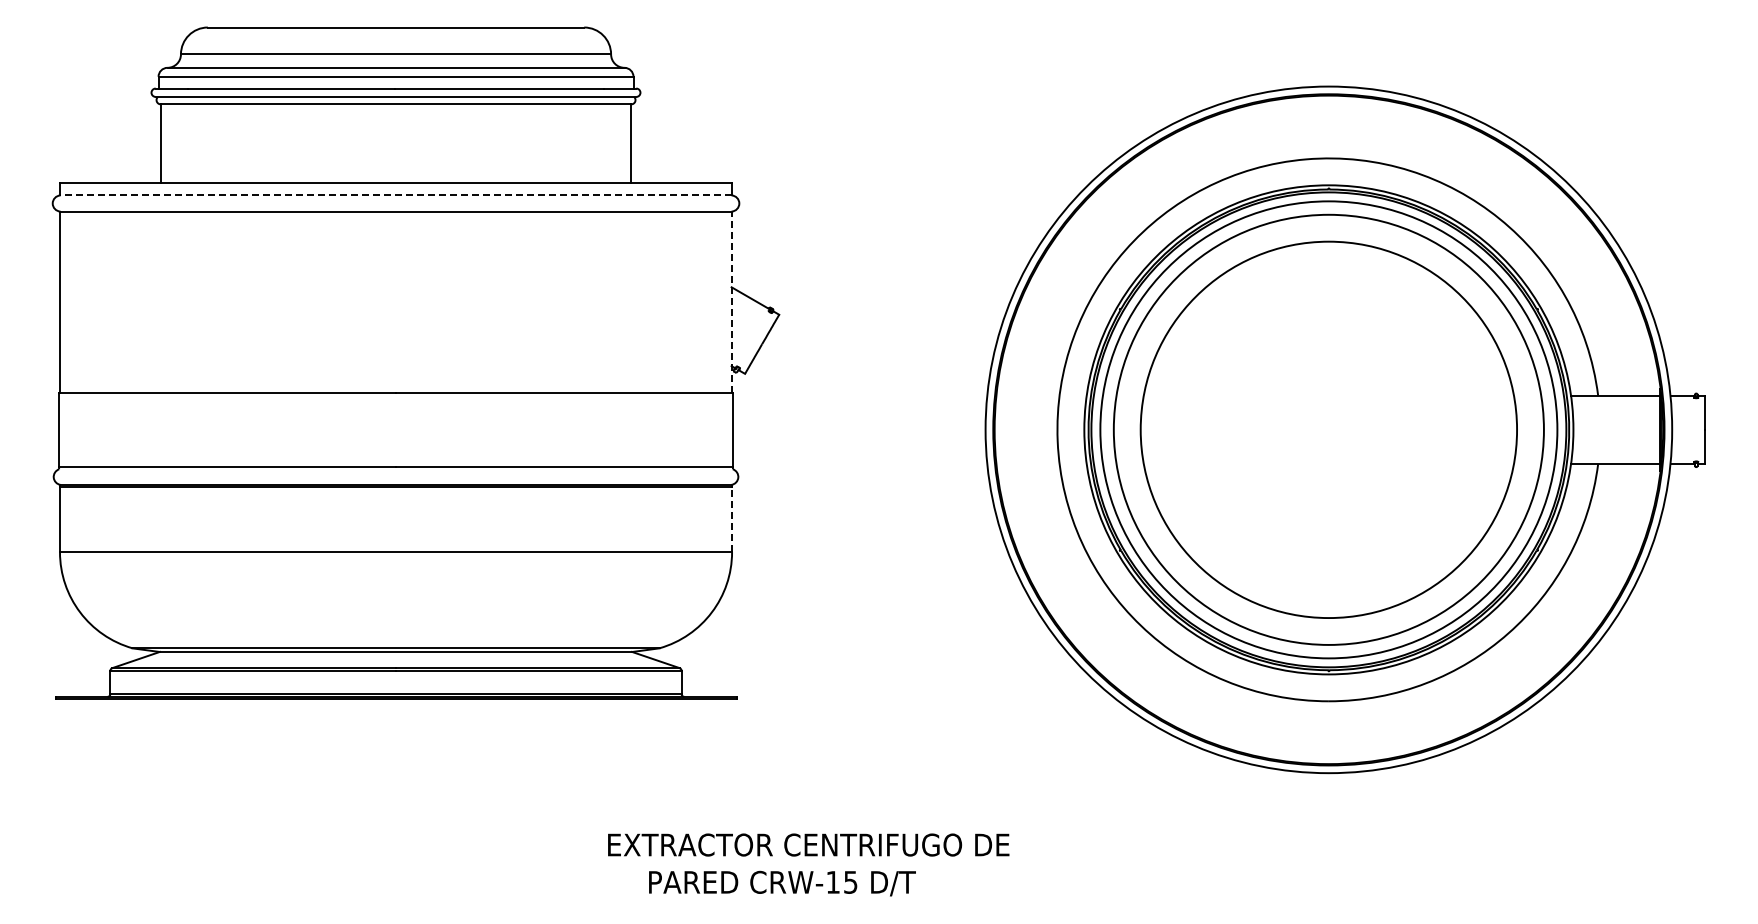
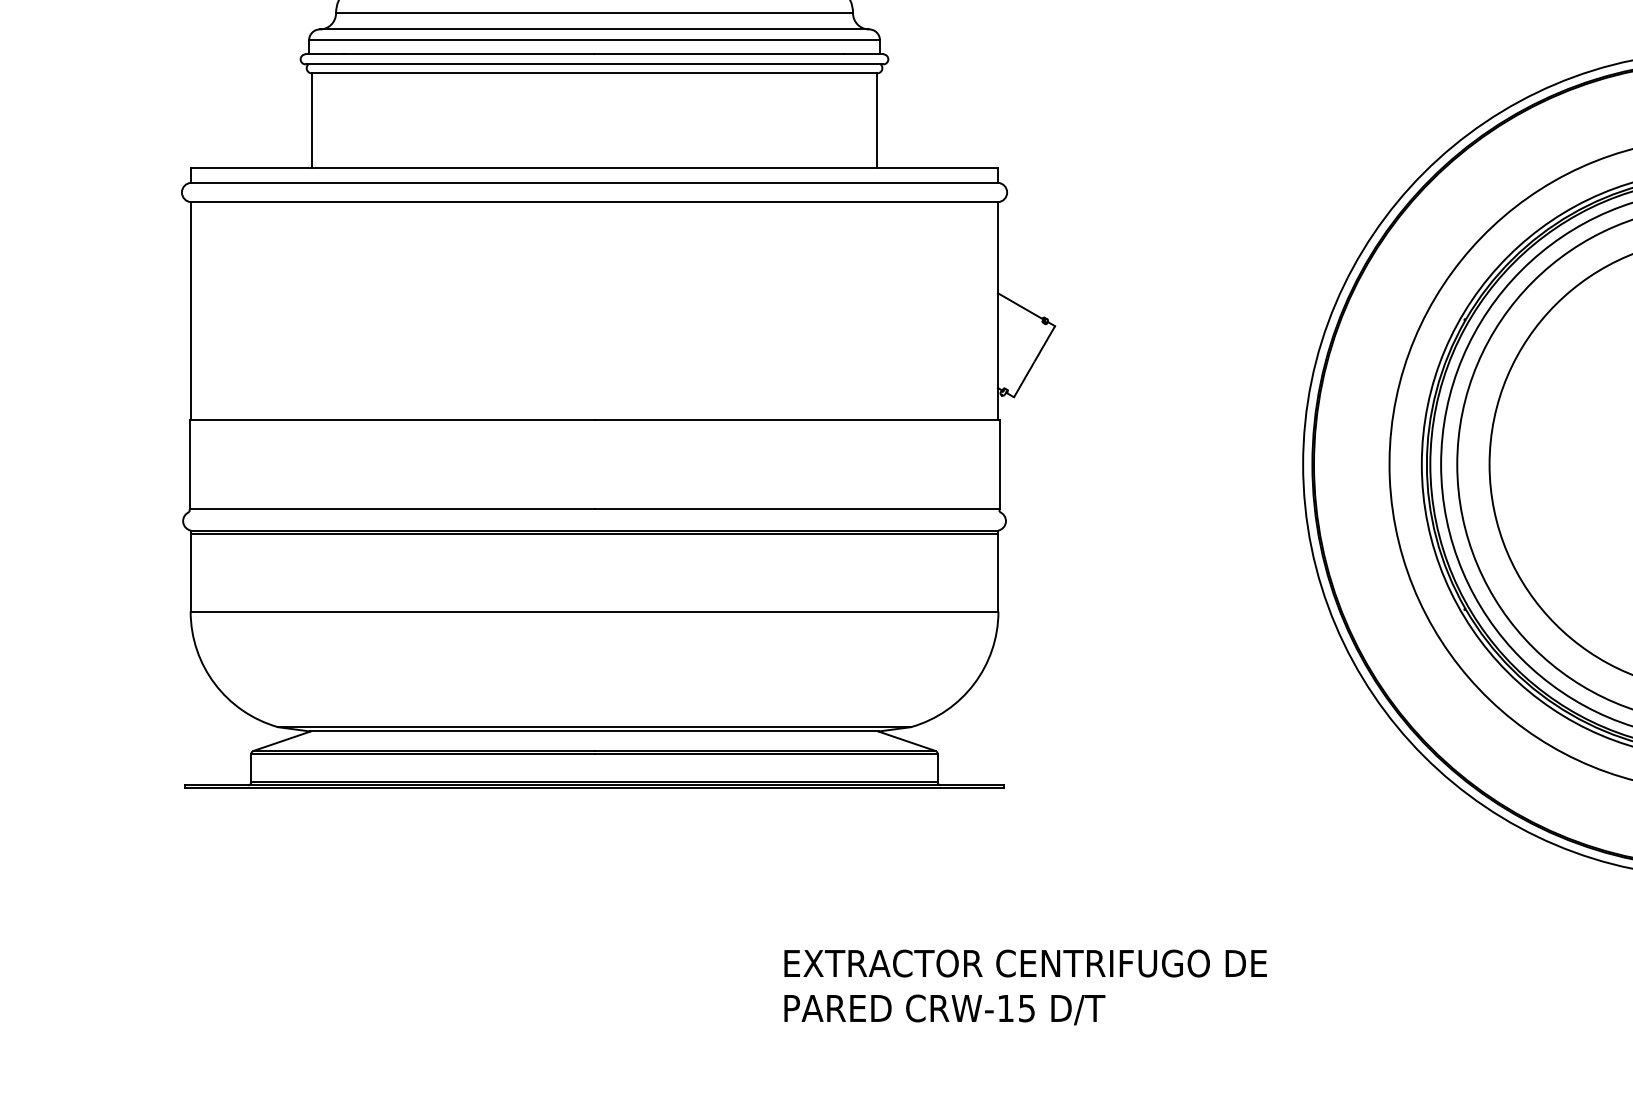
line: (396, 195) -> (595, 182), dashed -> solid
line: (731, 302) -> (997, 311), dashed -> solid
line: (732, 519) -> (998, 572), dashed -> solid
text: (808, 844) -> (1025, 962), moved
text: (782, 883) -> (944, 1009), moved

